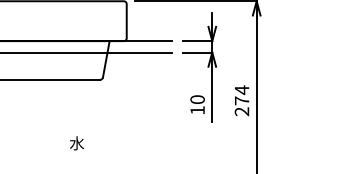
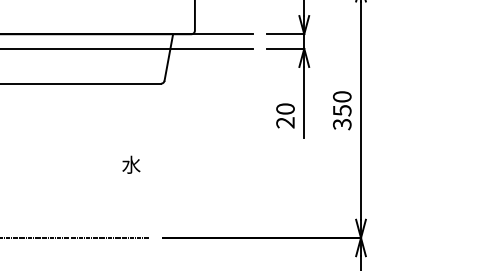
text: (242, 100) -> (342, 110), 274 -> 350
text: (197, 110) -> (285, 122), 10 -> 20

